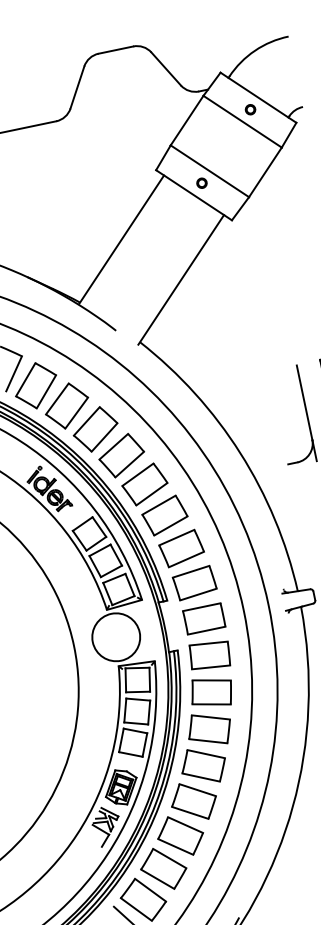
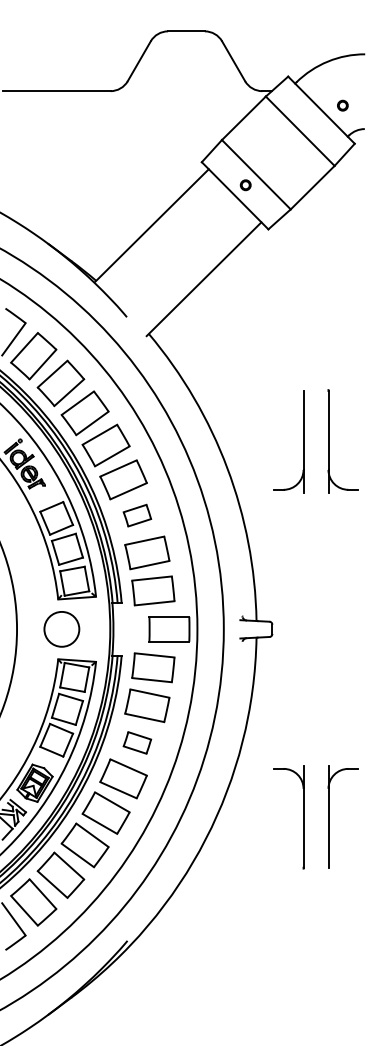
part: (250, 109) -> (342, 105), moved
part: (165, 515) -> (137, 515), size x0.6
part: (204, 619) -> (169, 629), moved
circle: (115, 637) -> (61, 629), size x0.7
part: (209, 728) -> (137, 742), size x0.6

